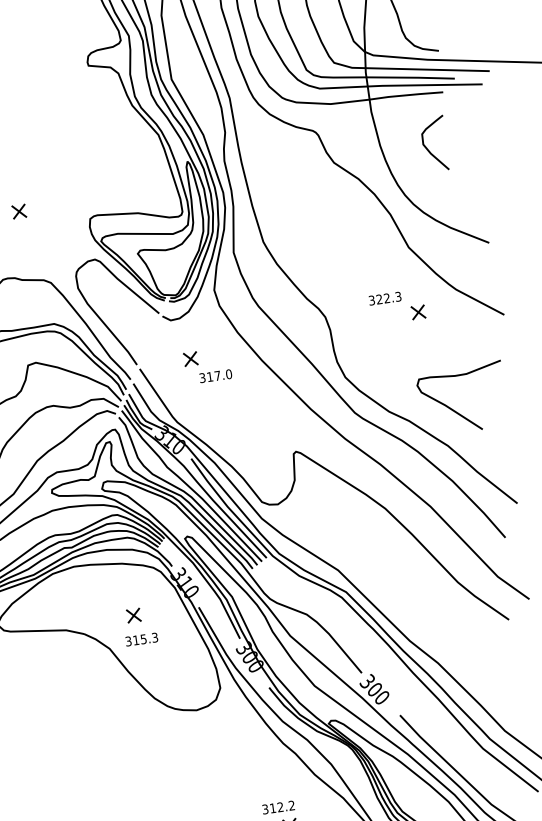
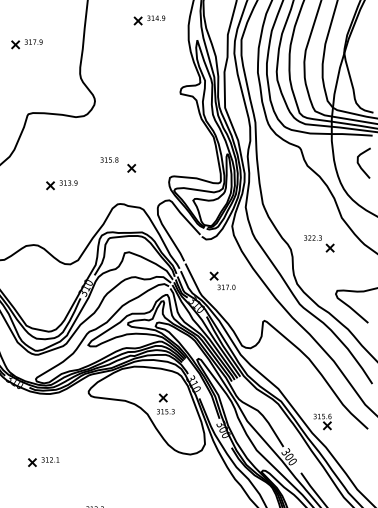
part: (398, 306) -> (319, 243), moved
part: (206, 364) -> (222, 280), moved
part: (425, 617) -> (322, 421), added

